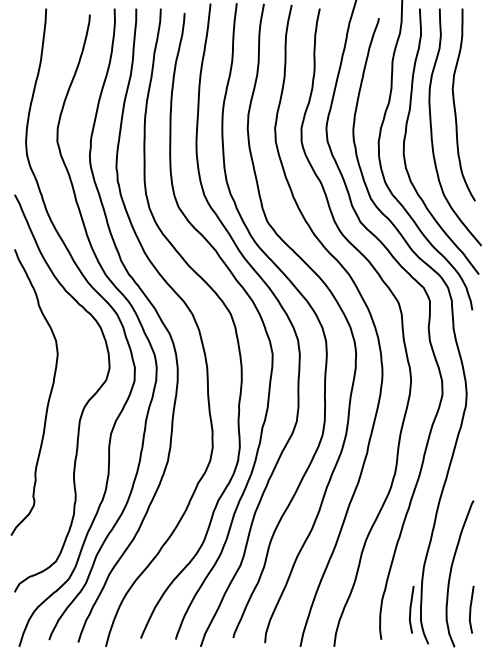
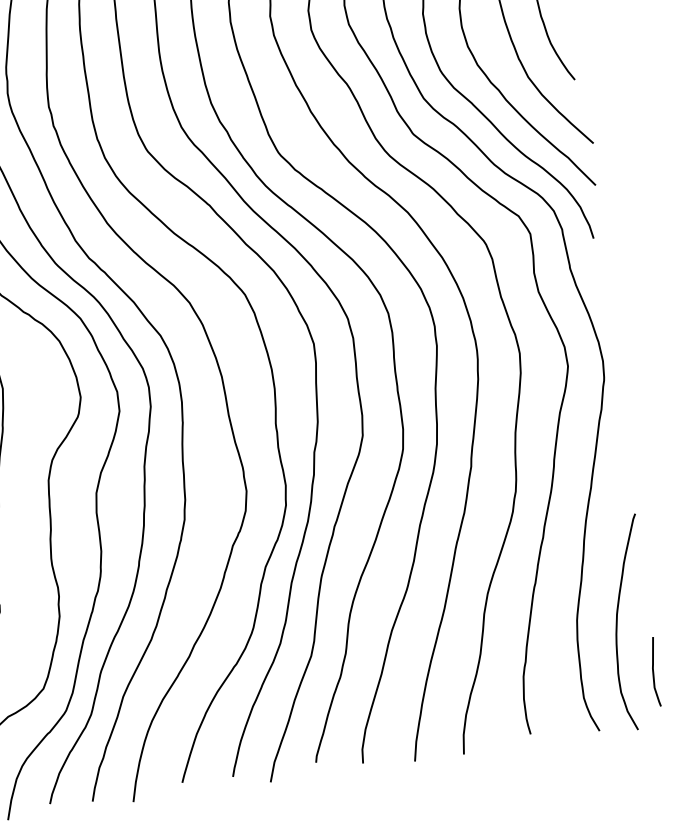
curve: (411, 609) -> (567, 684), removed

